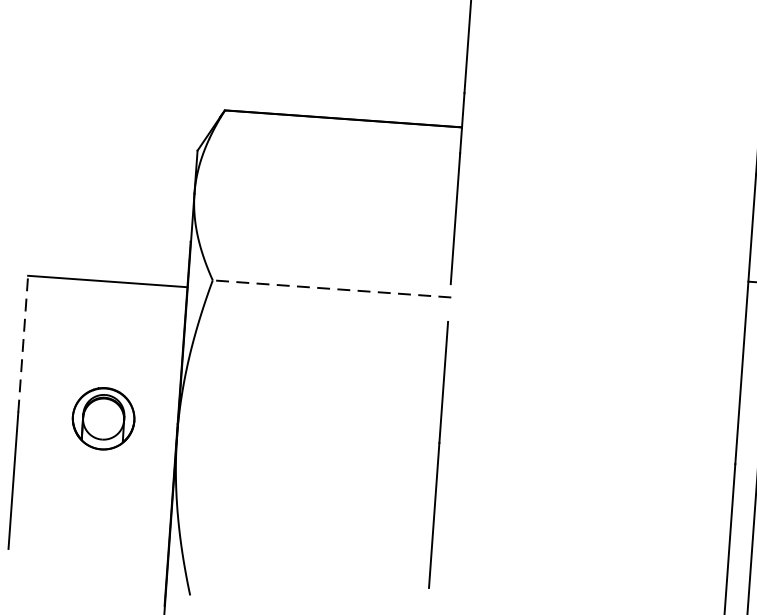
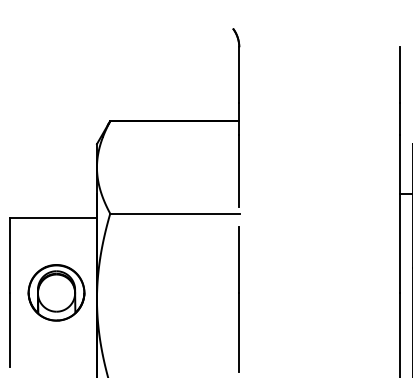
line: (332, 288) -> (175, 213), dashed -> solid
line: (23, 343) -> (10, 255), dashed -> solid
part: (103, 418) -> (56, 292), size x1.67

